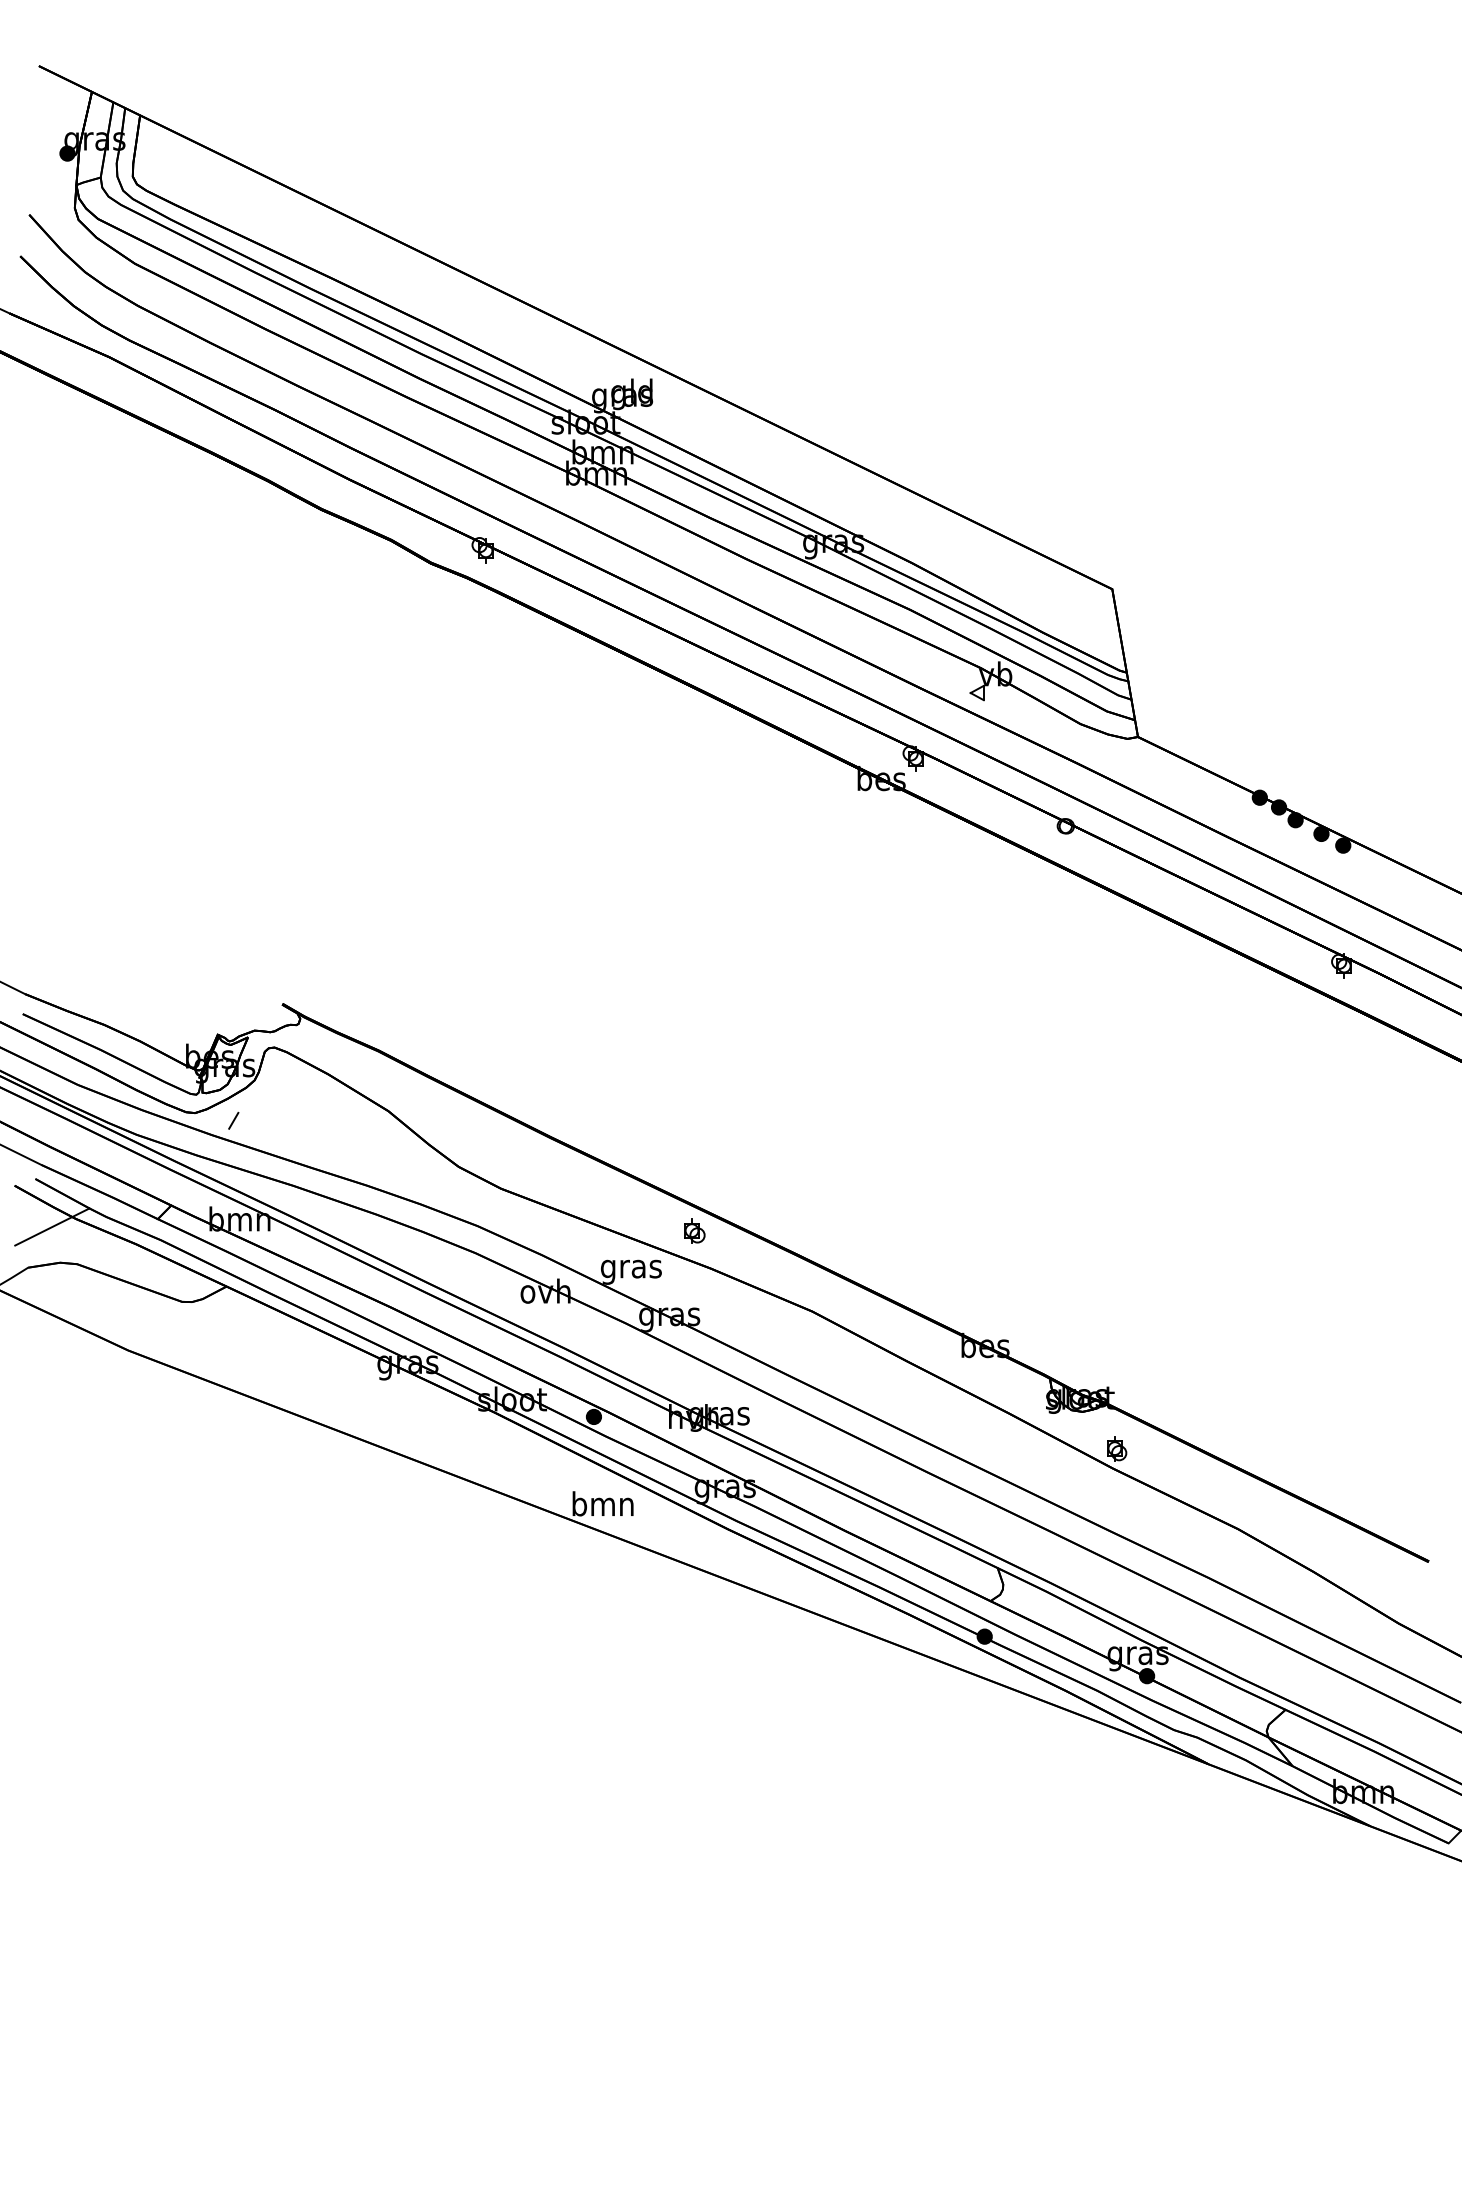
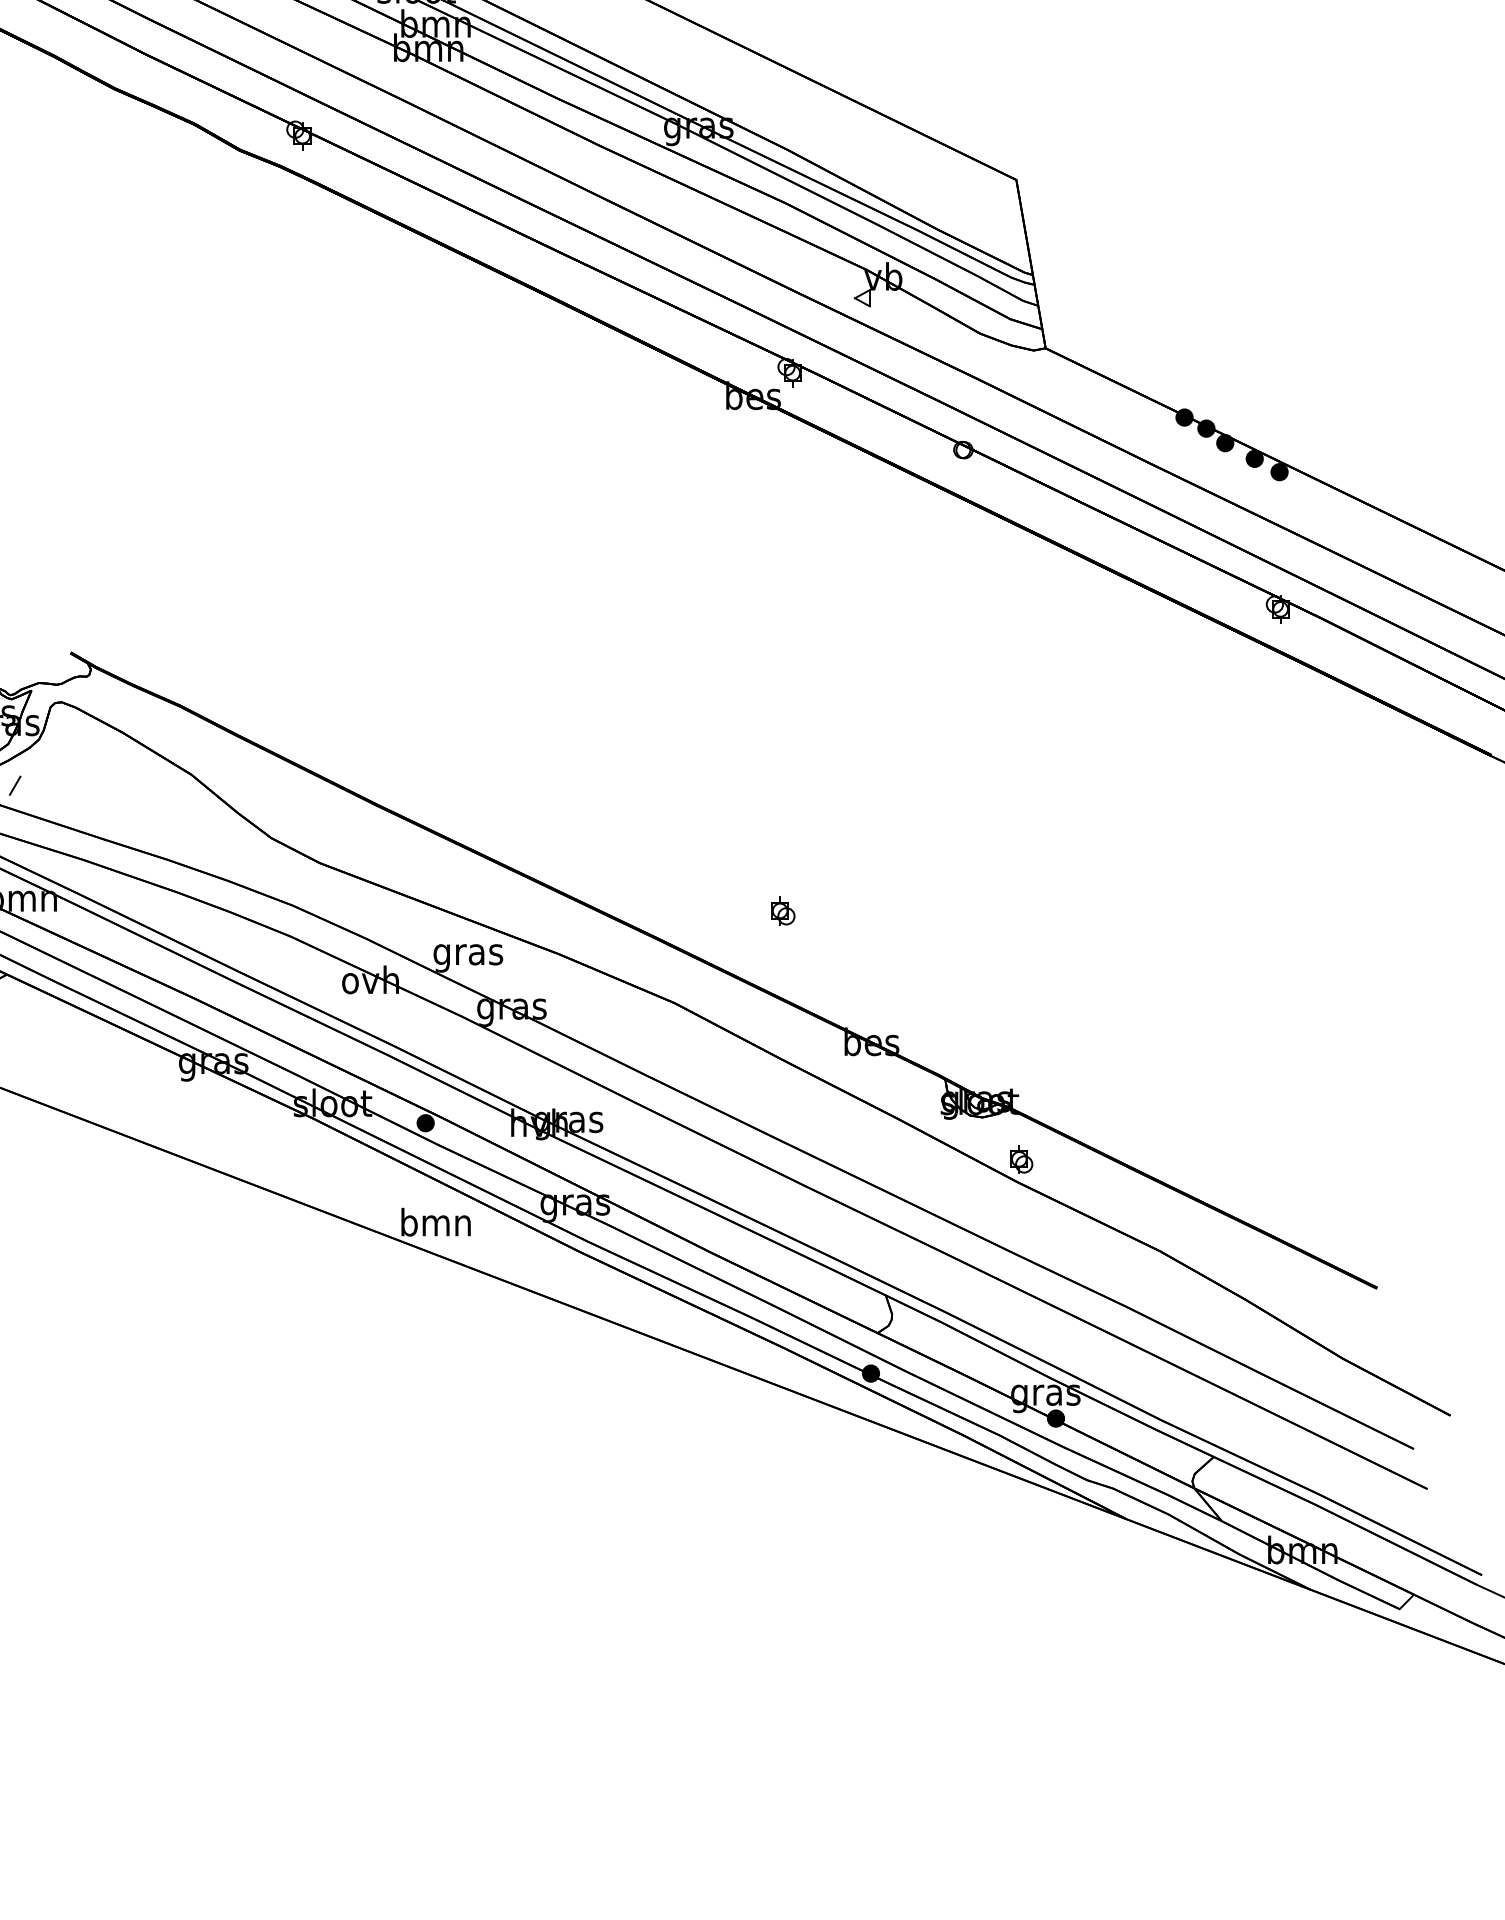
part: (694, 1230) -> (782, 910), moved

